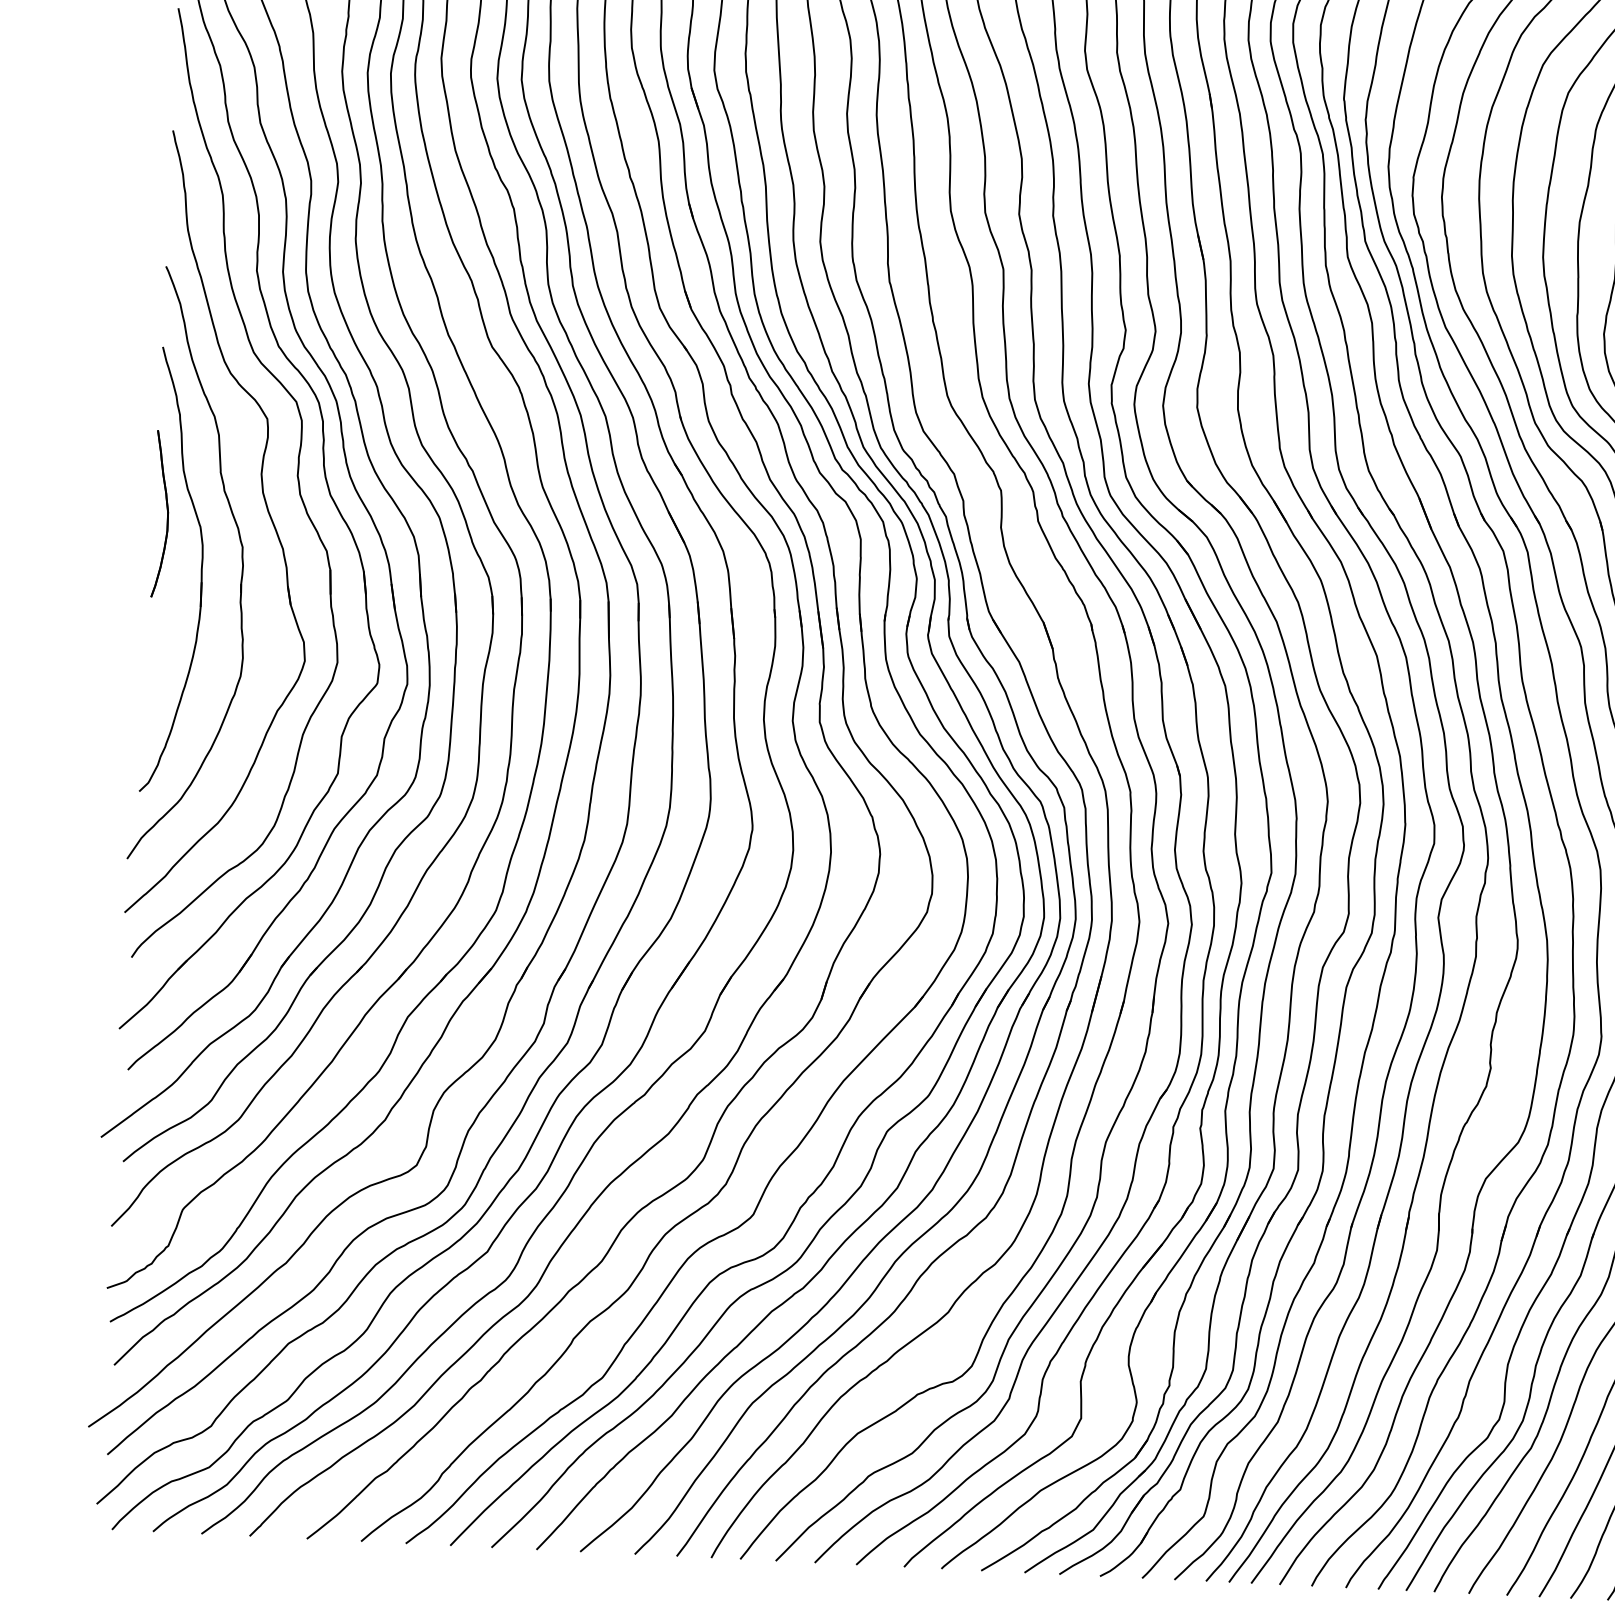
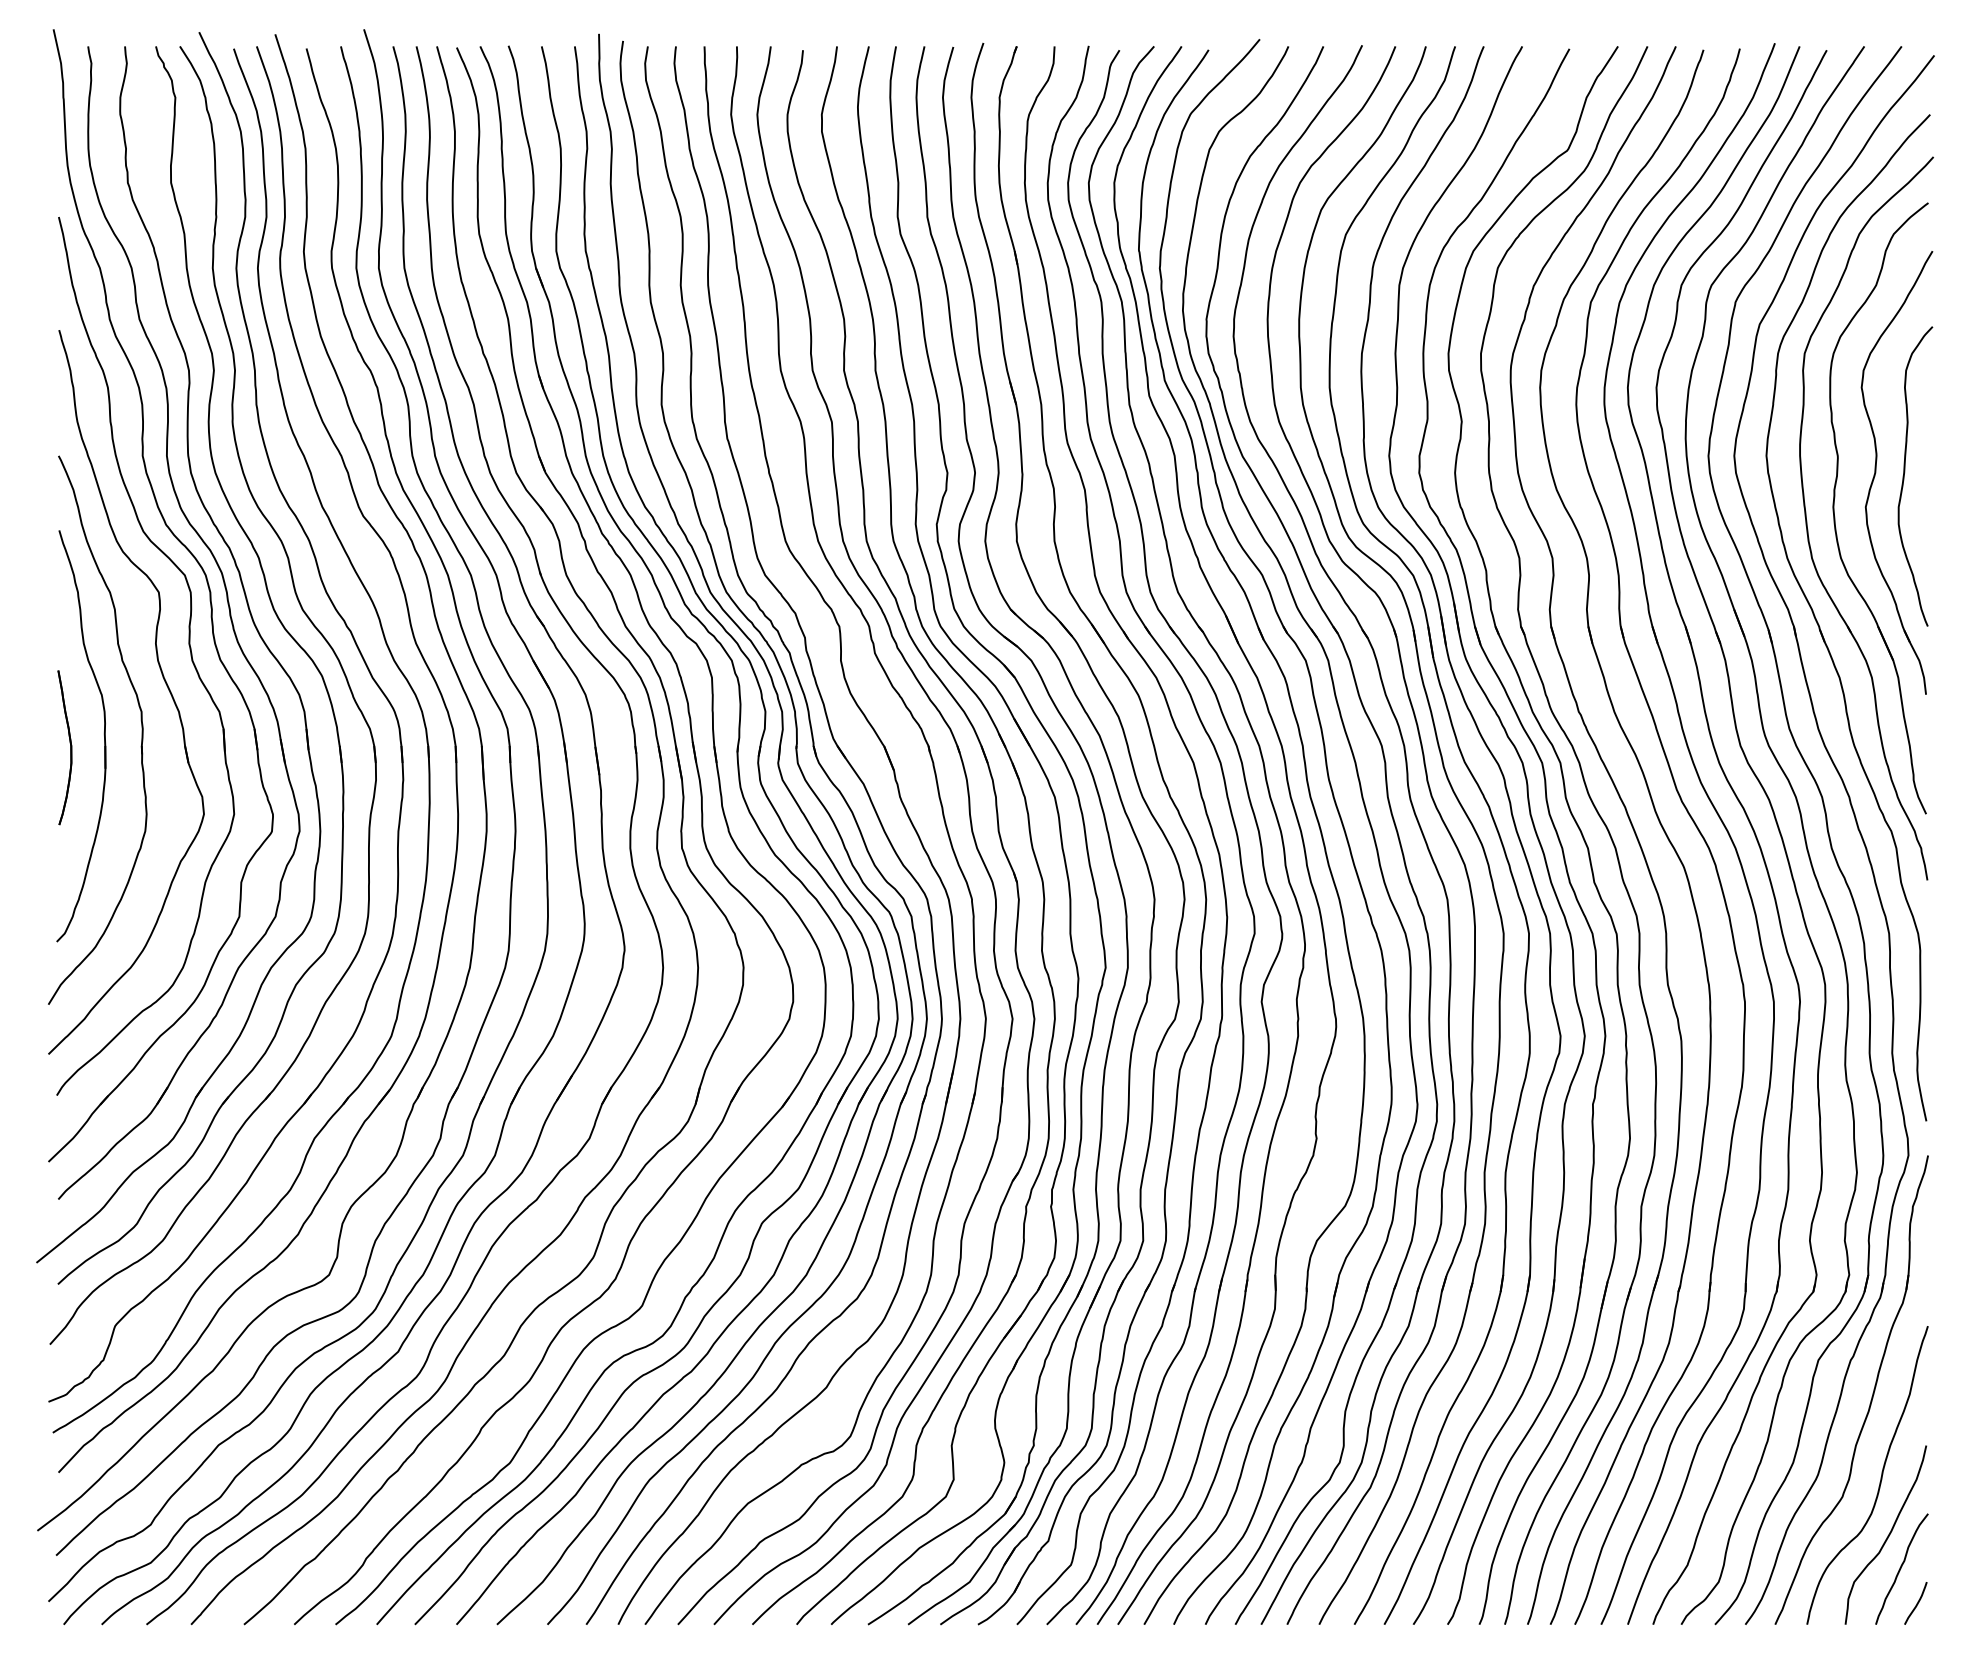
part: (160, 513) -> (64, 747), moved

